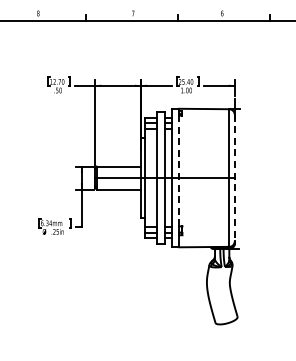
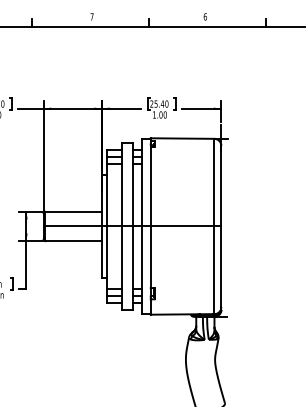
line: (179, 170) -> (151, 216), dashed -> solid
line: (234, 178) -> (221, 227), dashed -> solid

